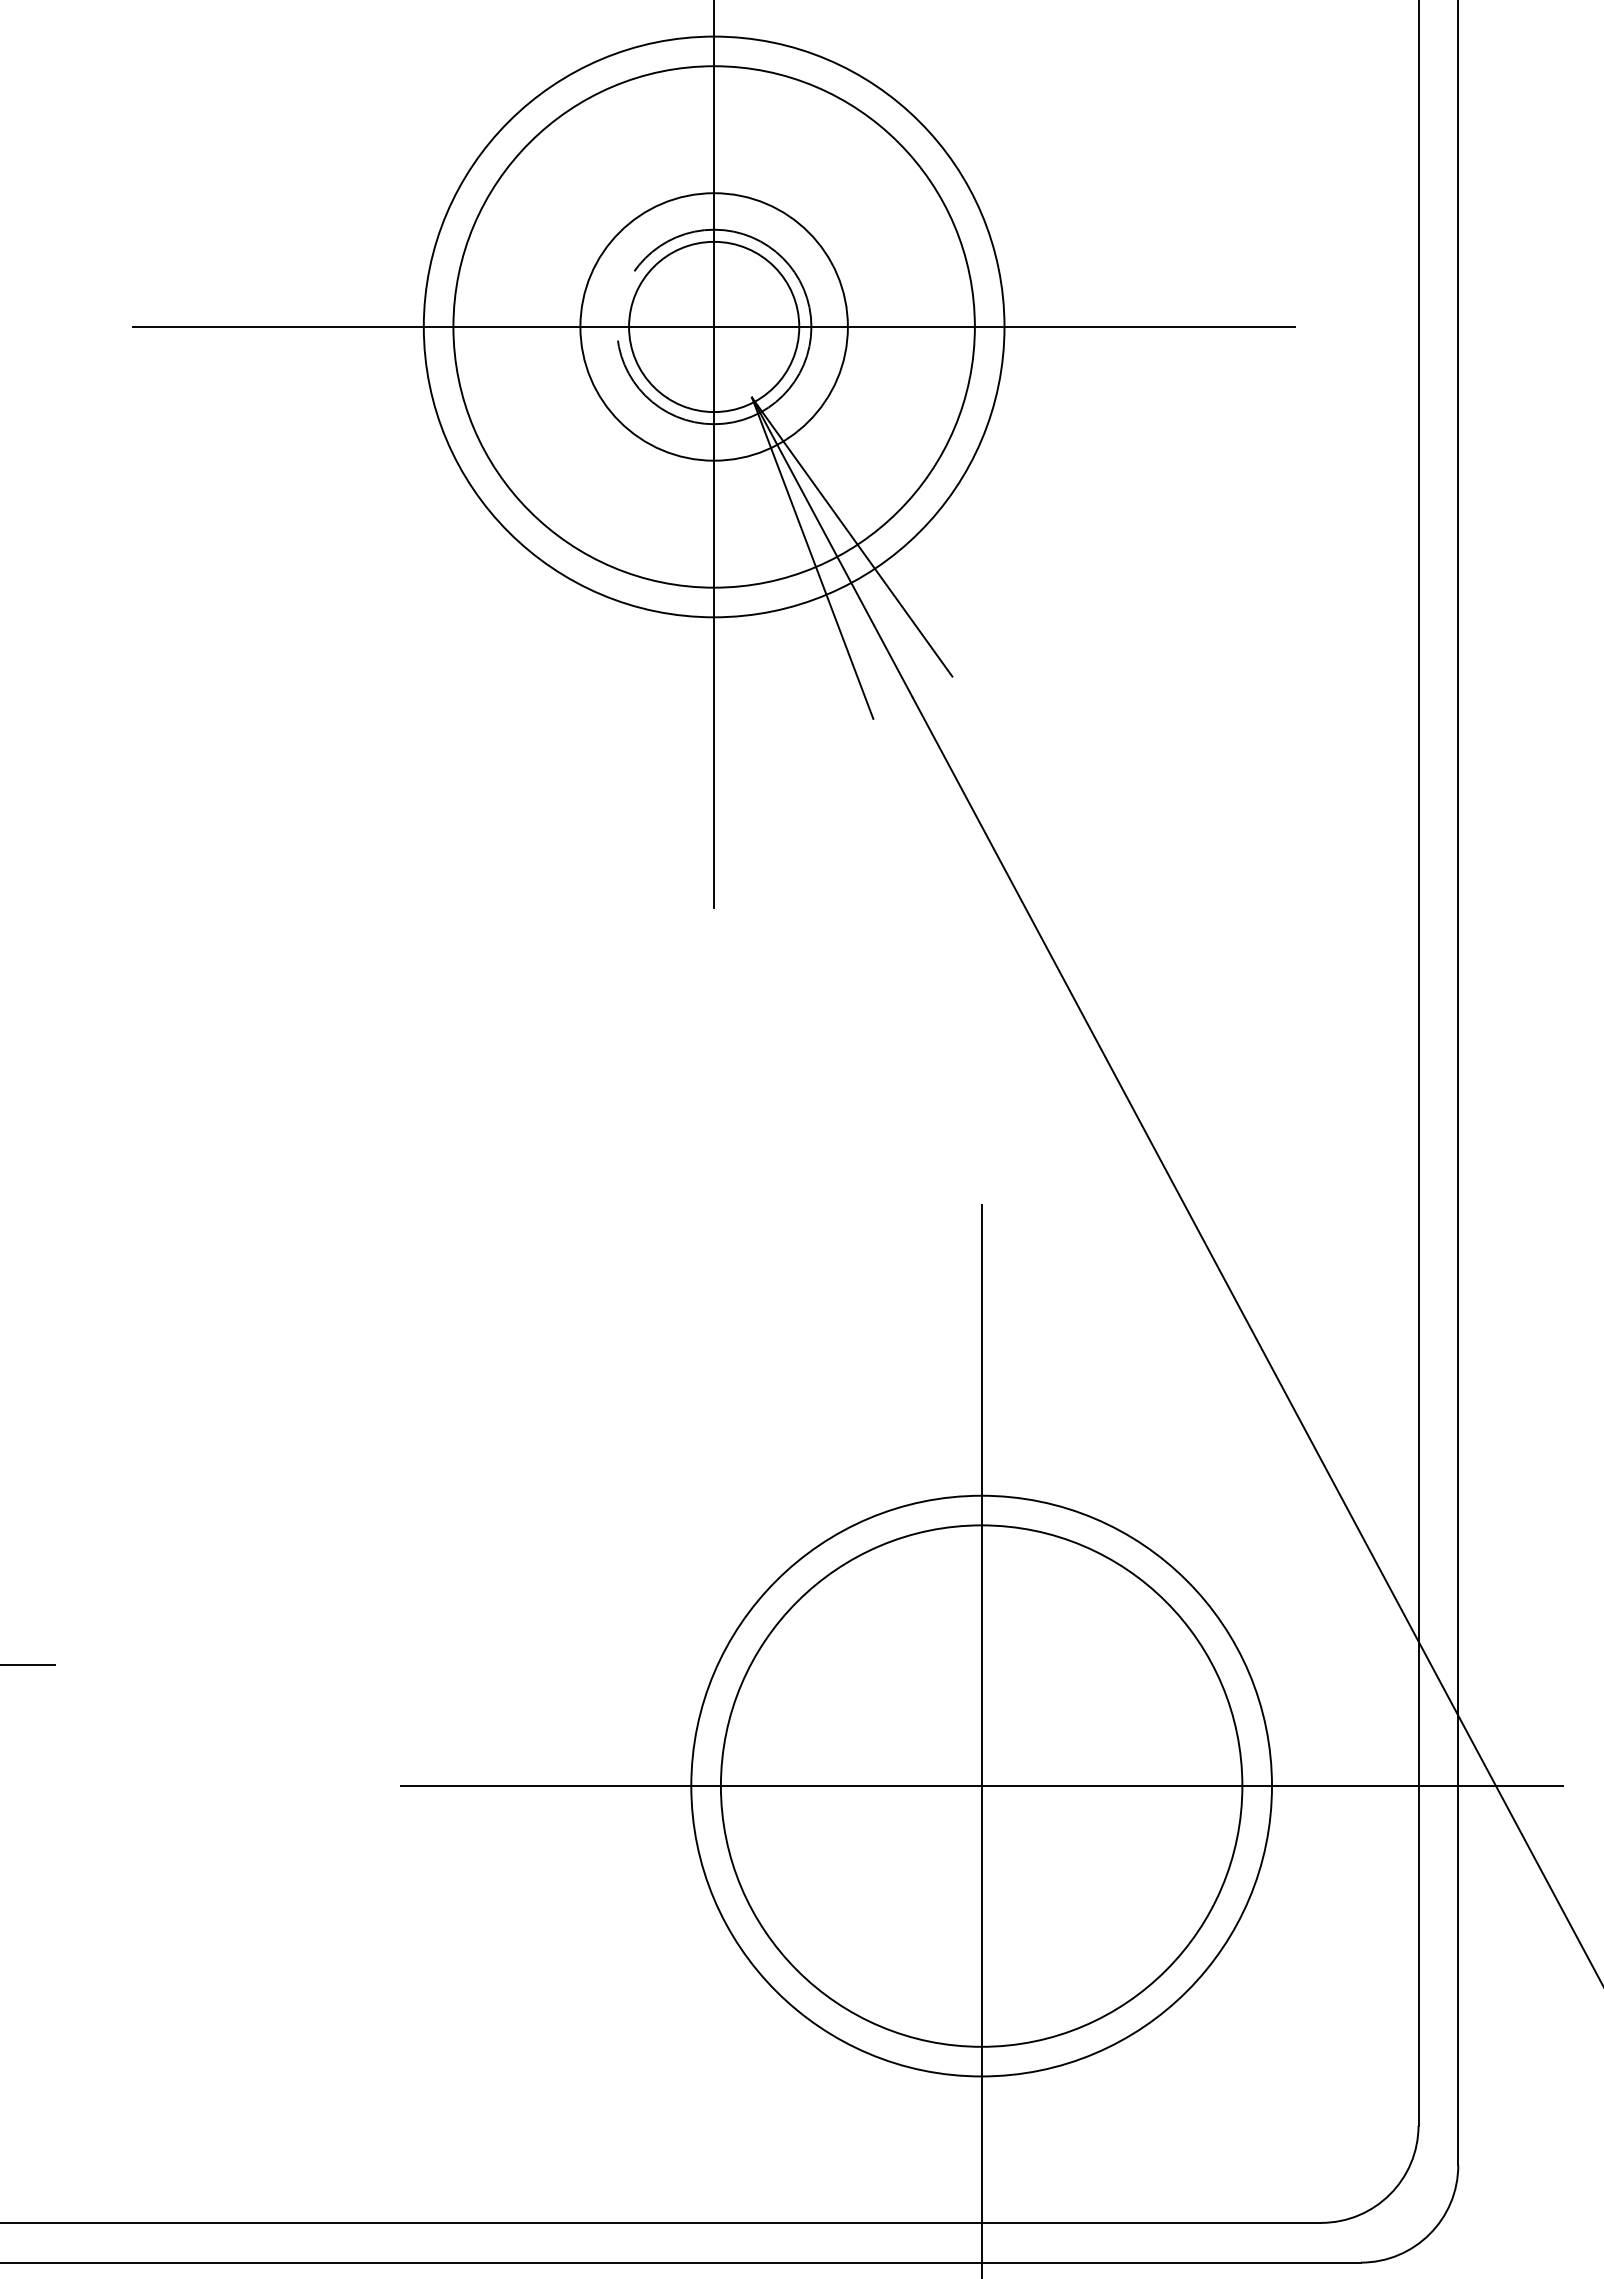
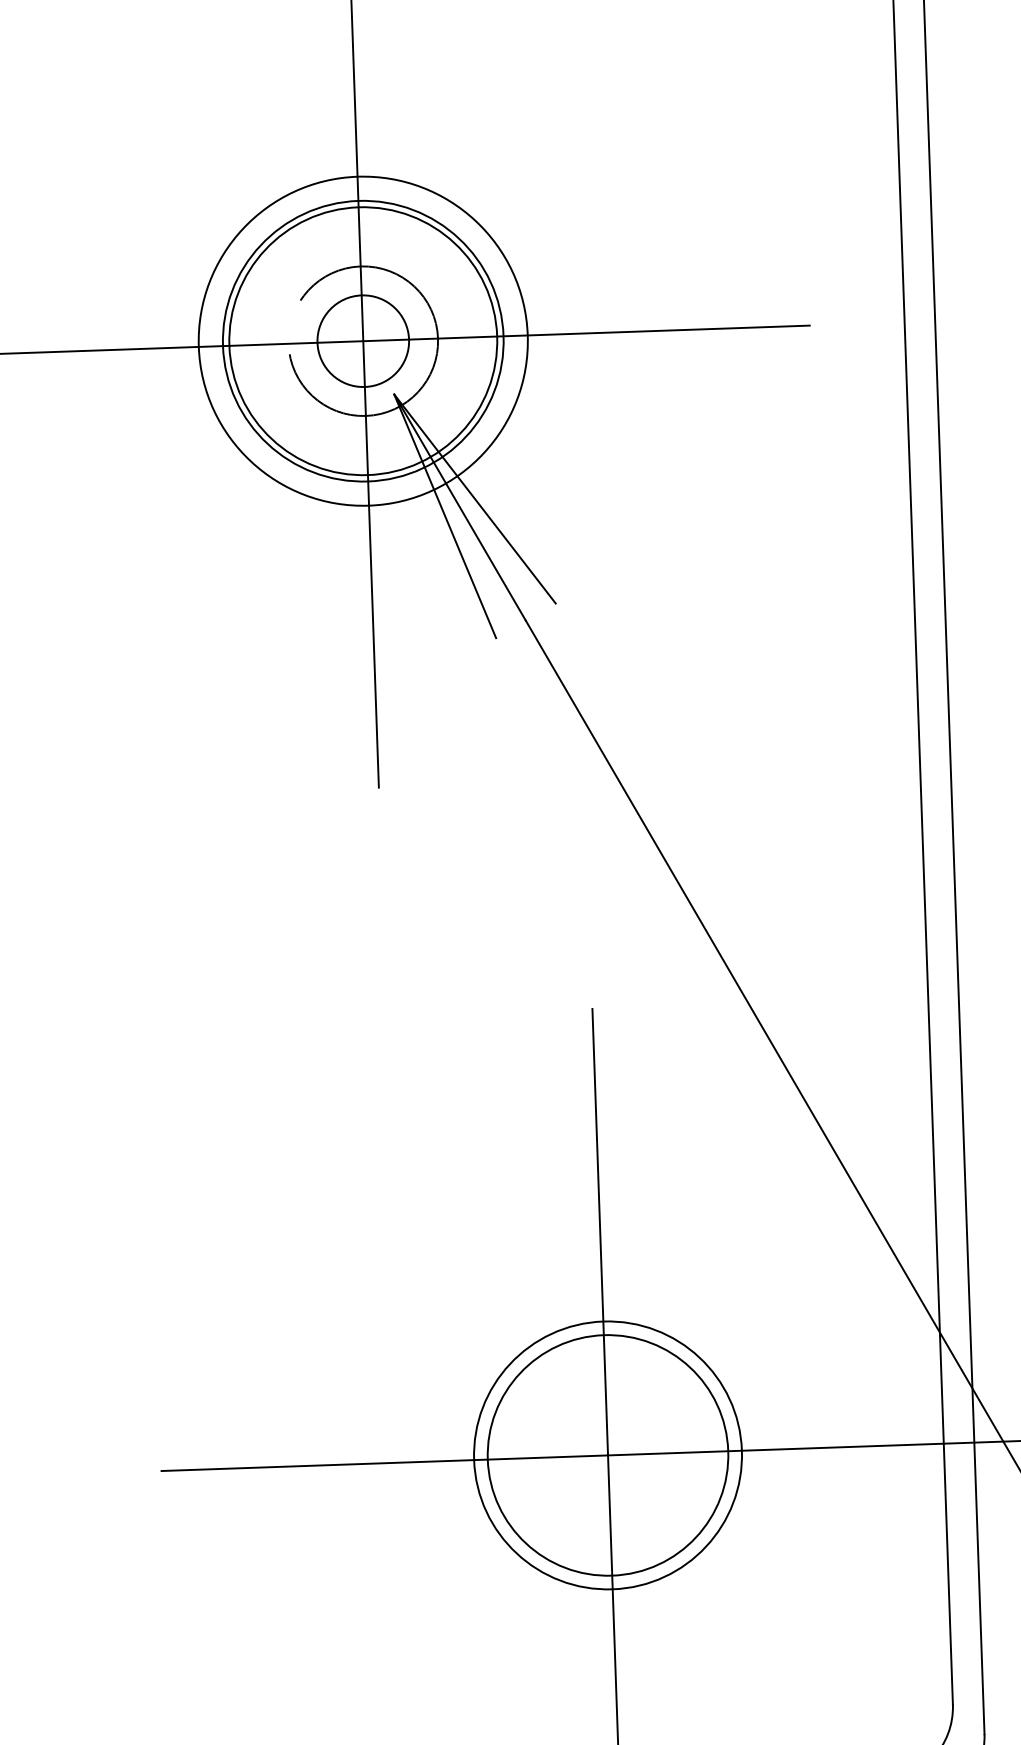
circle: (713, 326) -> (362, 340), size x0.6
circle: (713, 326) -> (362, 340), size x0.7
circle: (713, 326) -> (362, 340), size x1.6
circle: (714, 326) -> (363, 340), size x0.7
circle: (981, 1785) -> (607, 1454), size x0.6
circle: (981, 1785) -> (607, 1454), size x0.6

